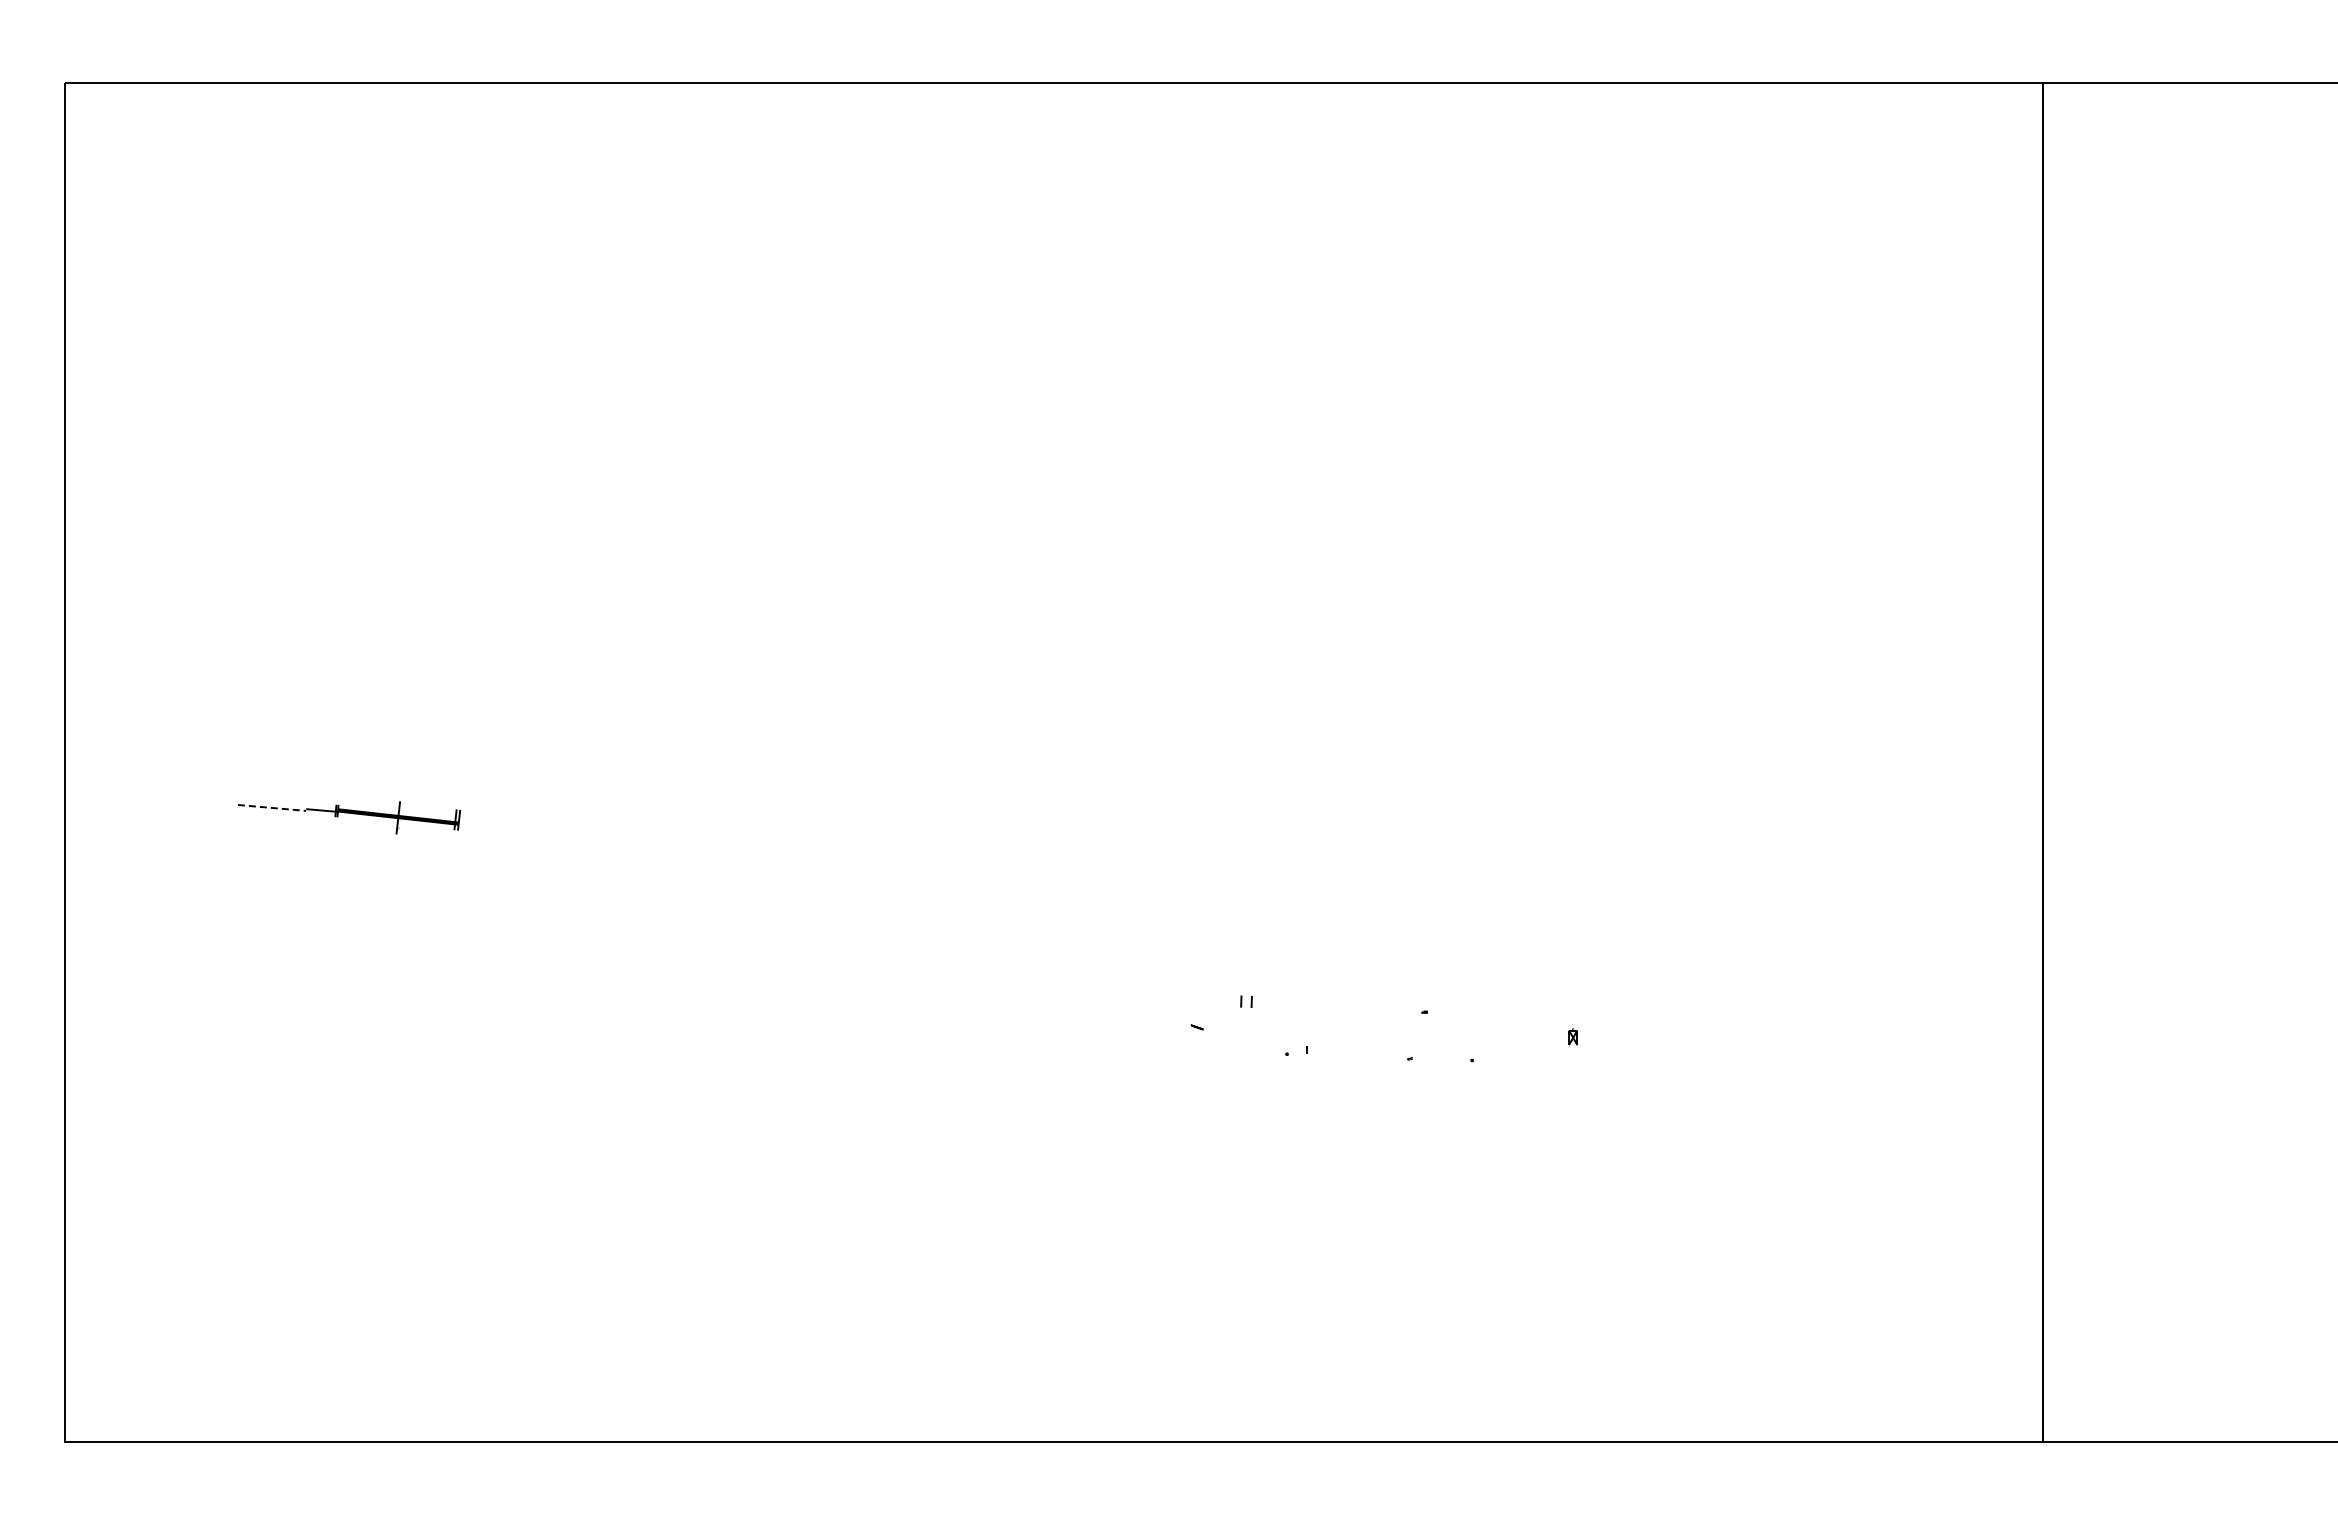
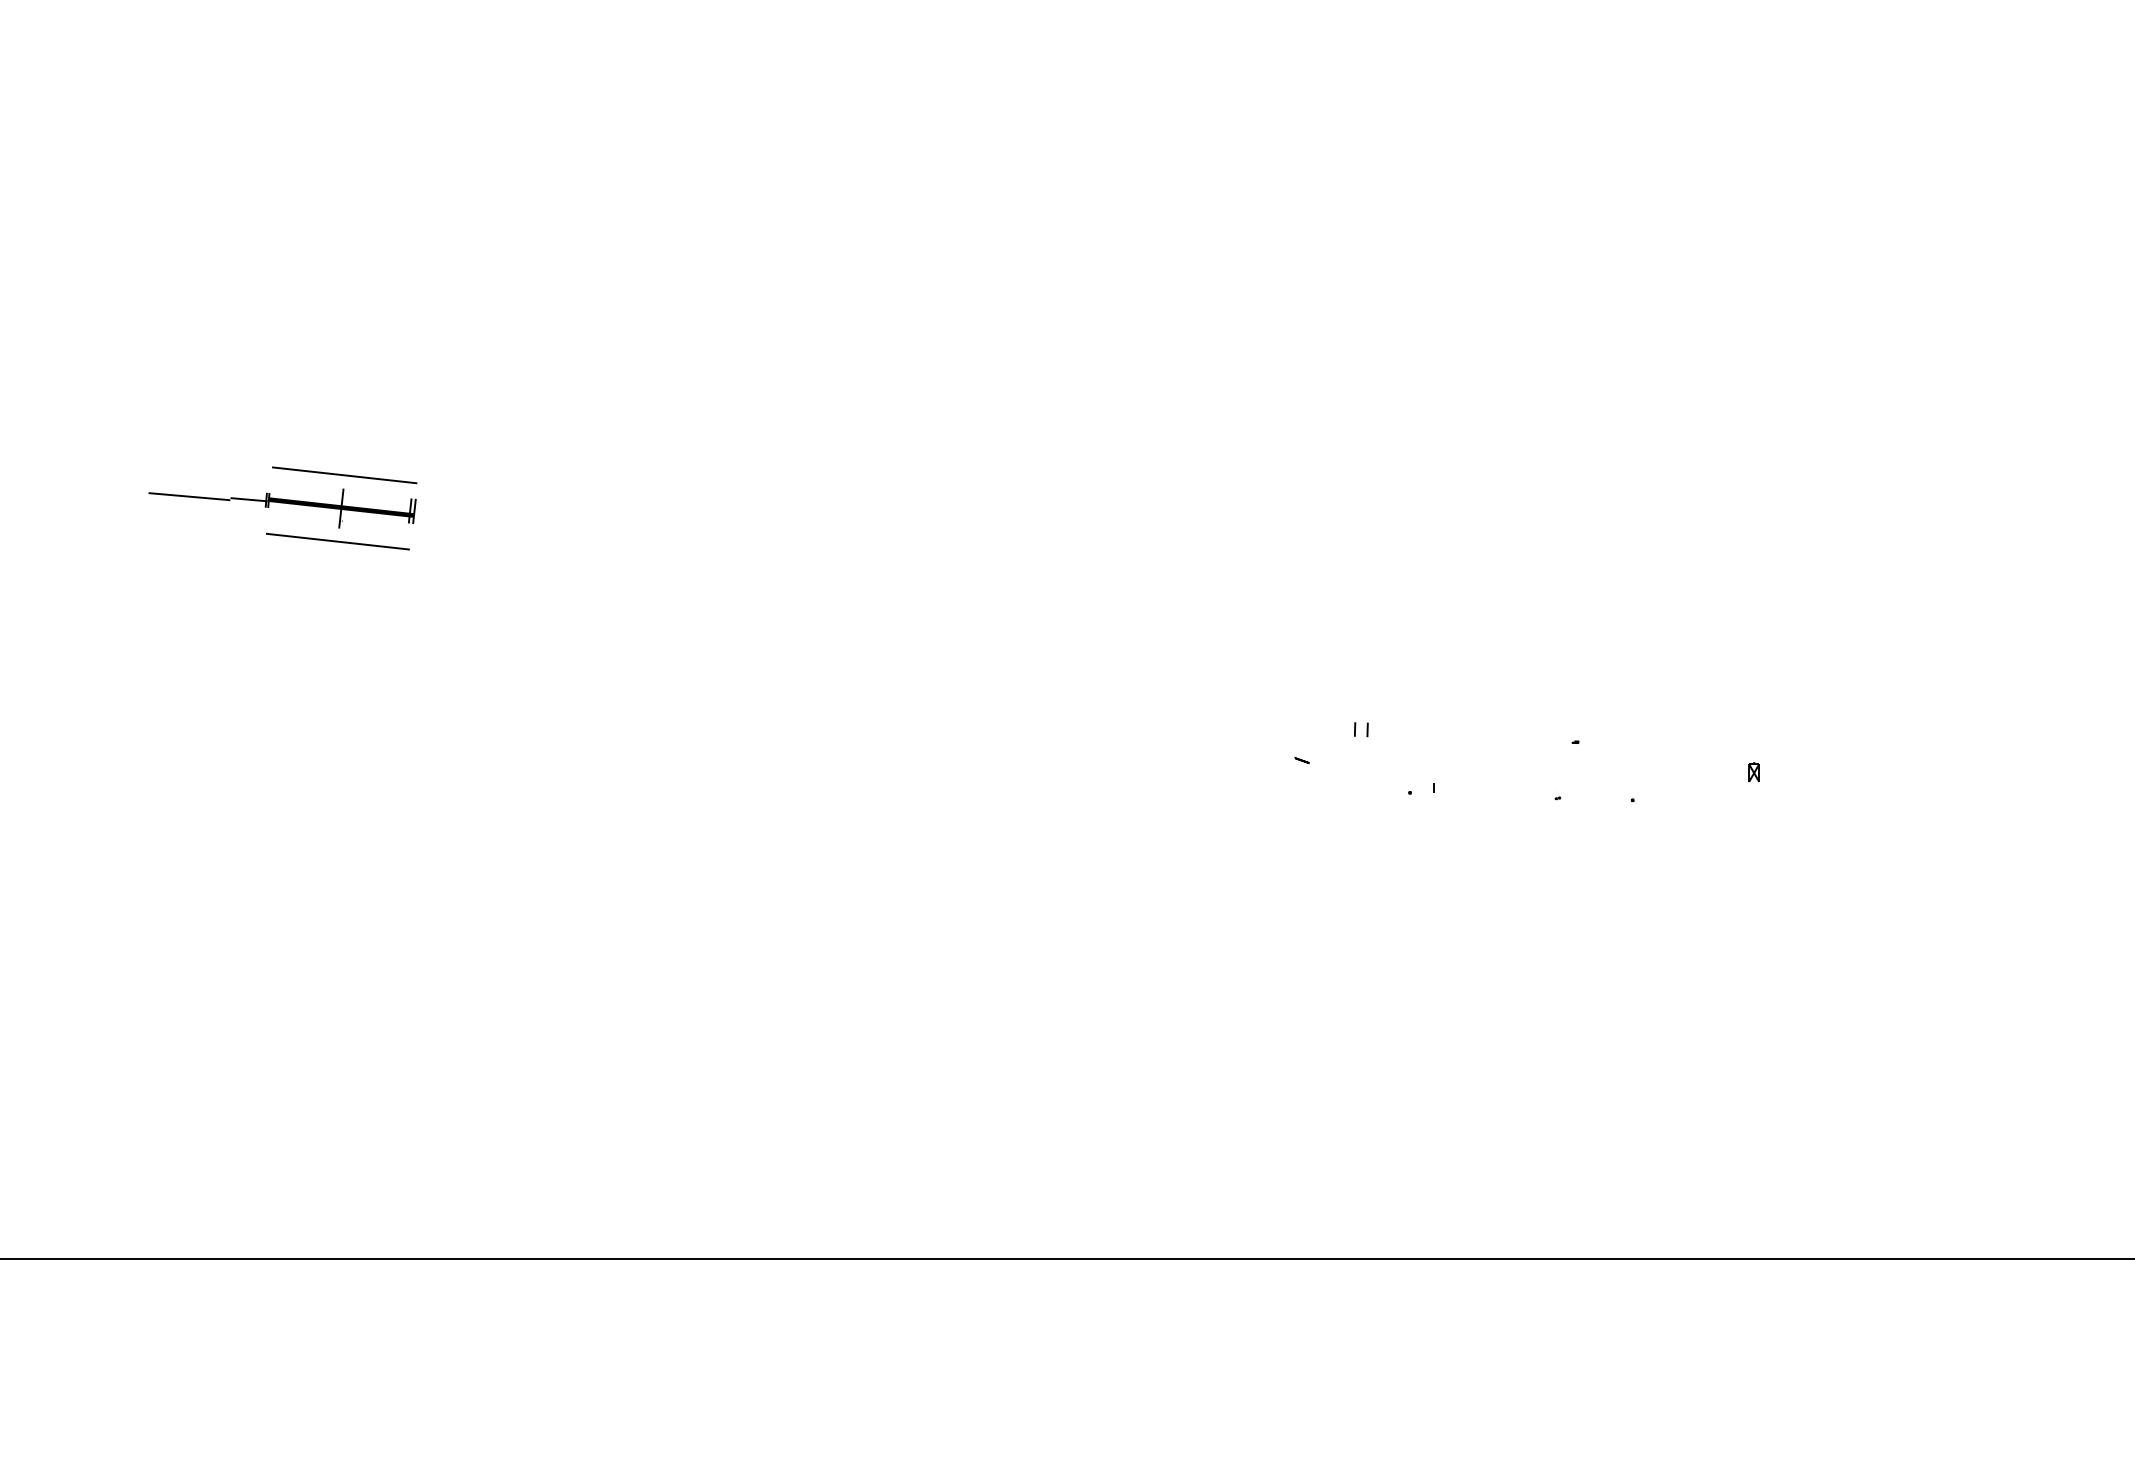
line: (400, 789) -> (343, 474), added
line: (272, 807) -> (190, 496), dashed -> solid
line: (395, 844) -> (337, 540), added

